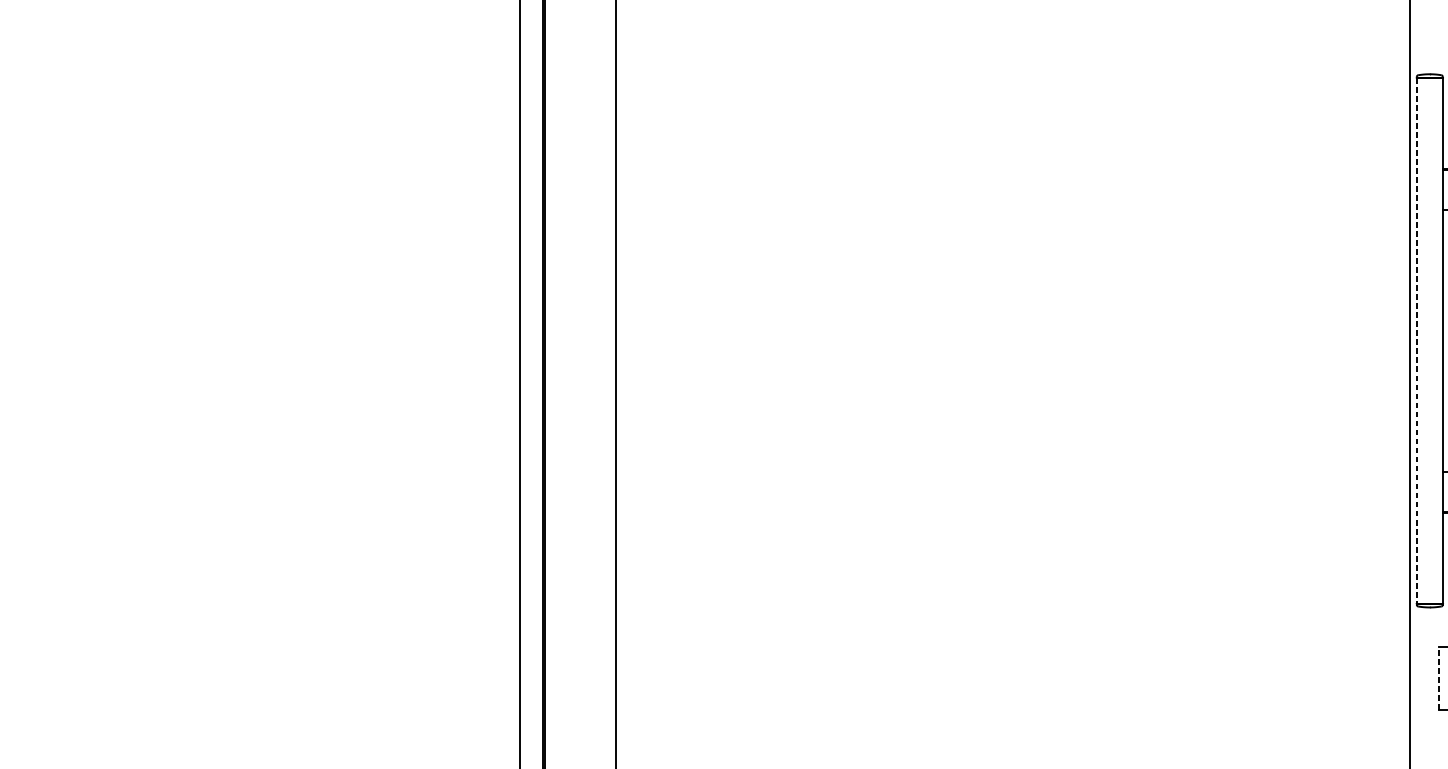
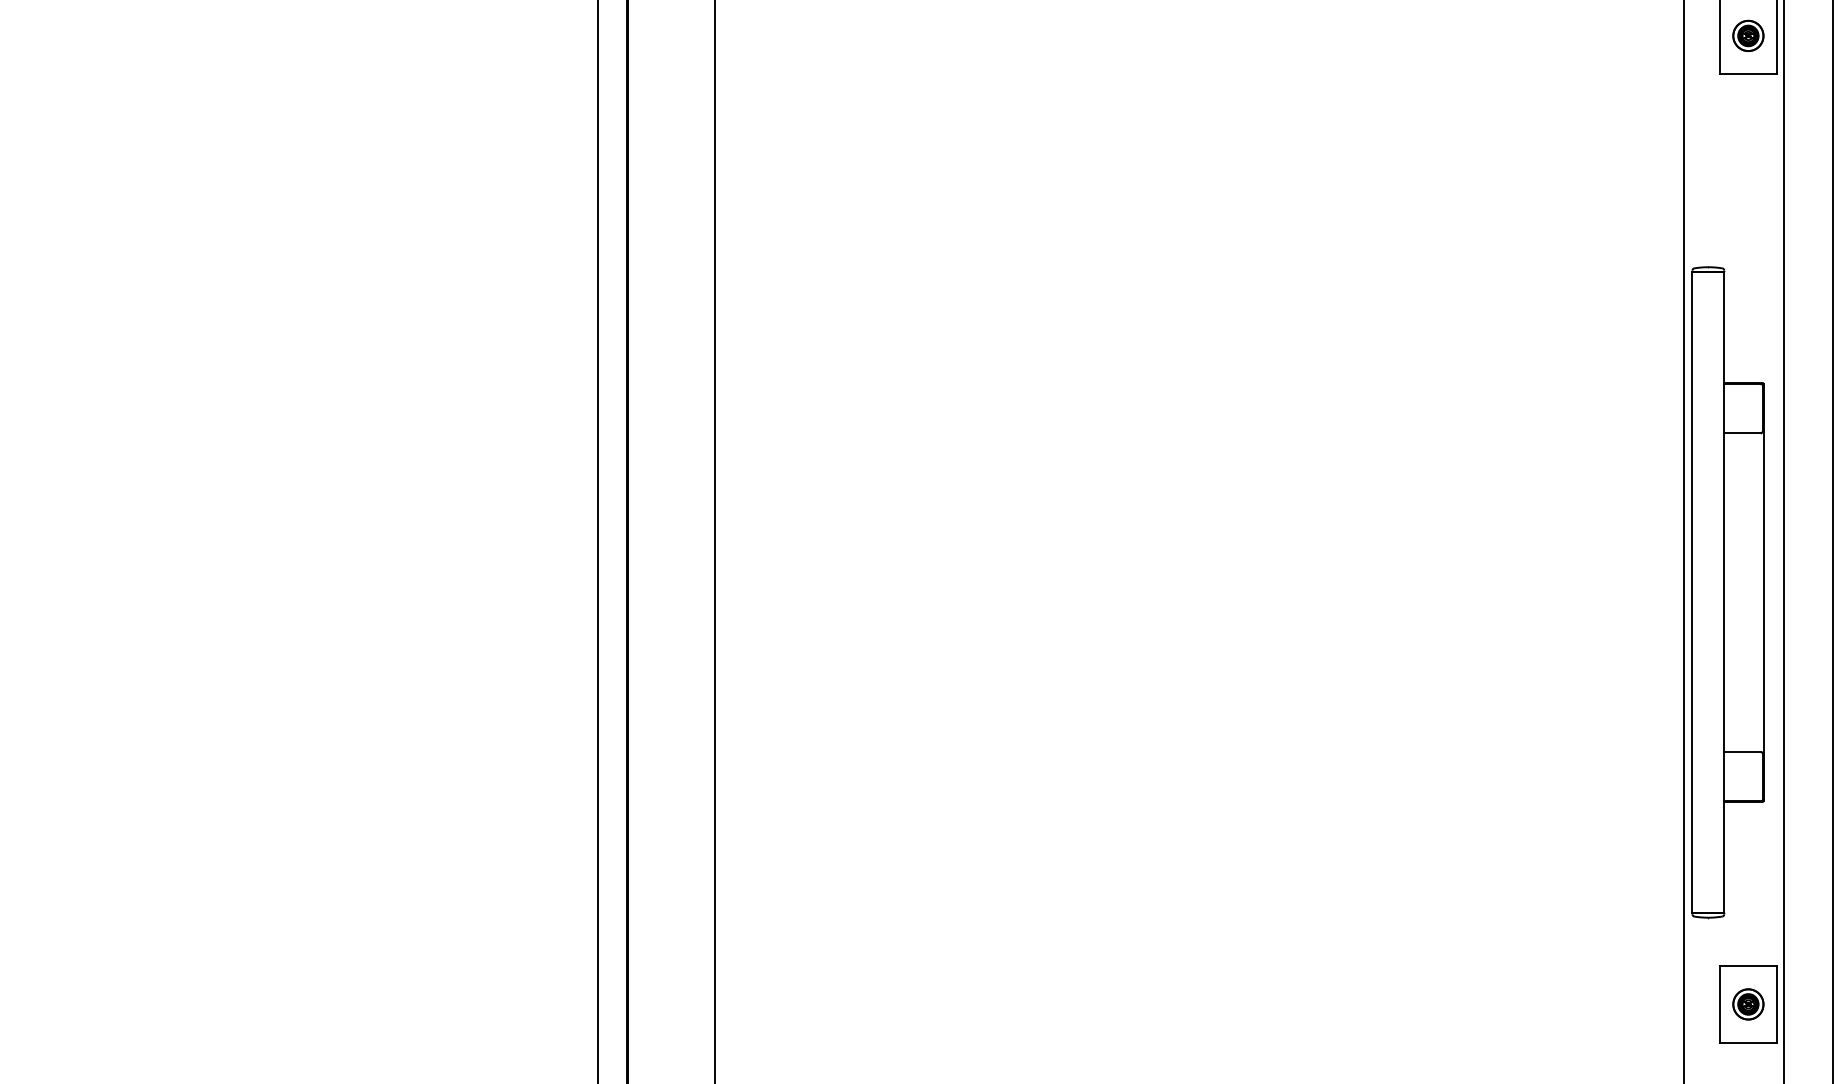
line: (1416, 340) -> (1692, 592), dashed -> solid
line: (1438, 677) -> (1719, 1003), dashed -> solid

